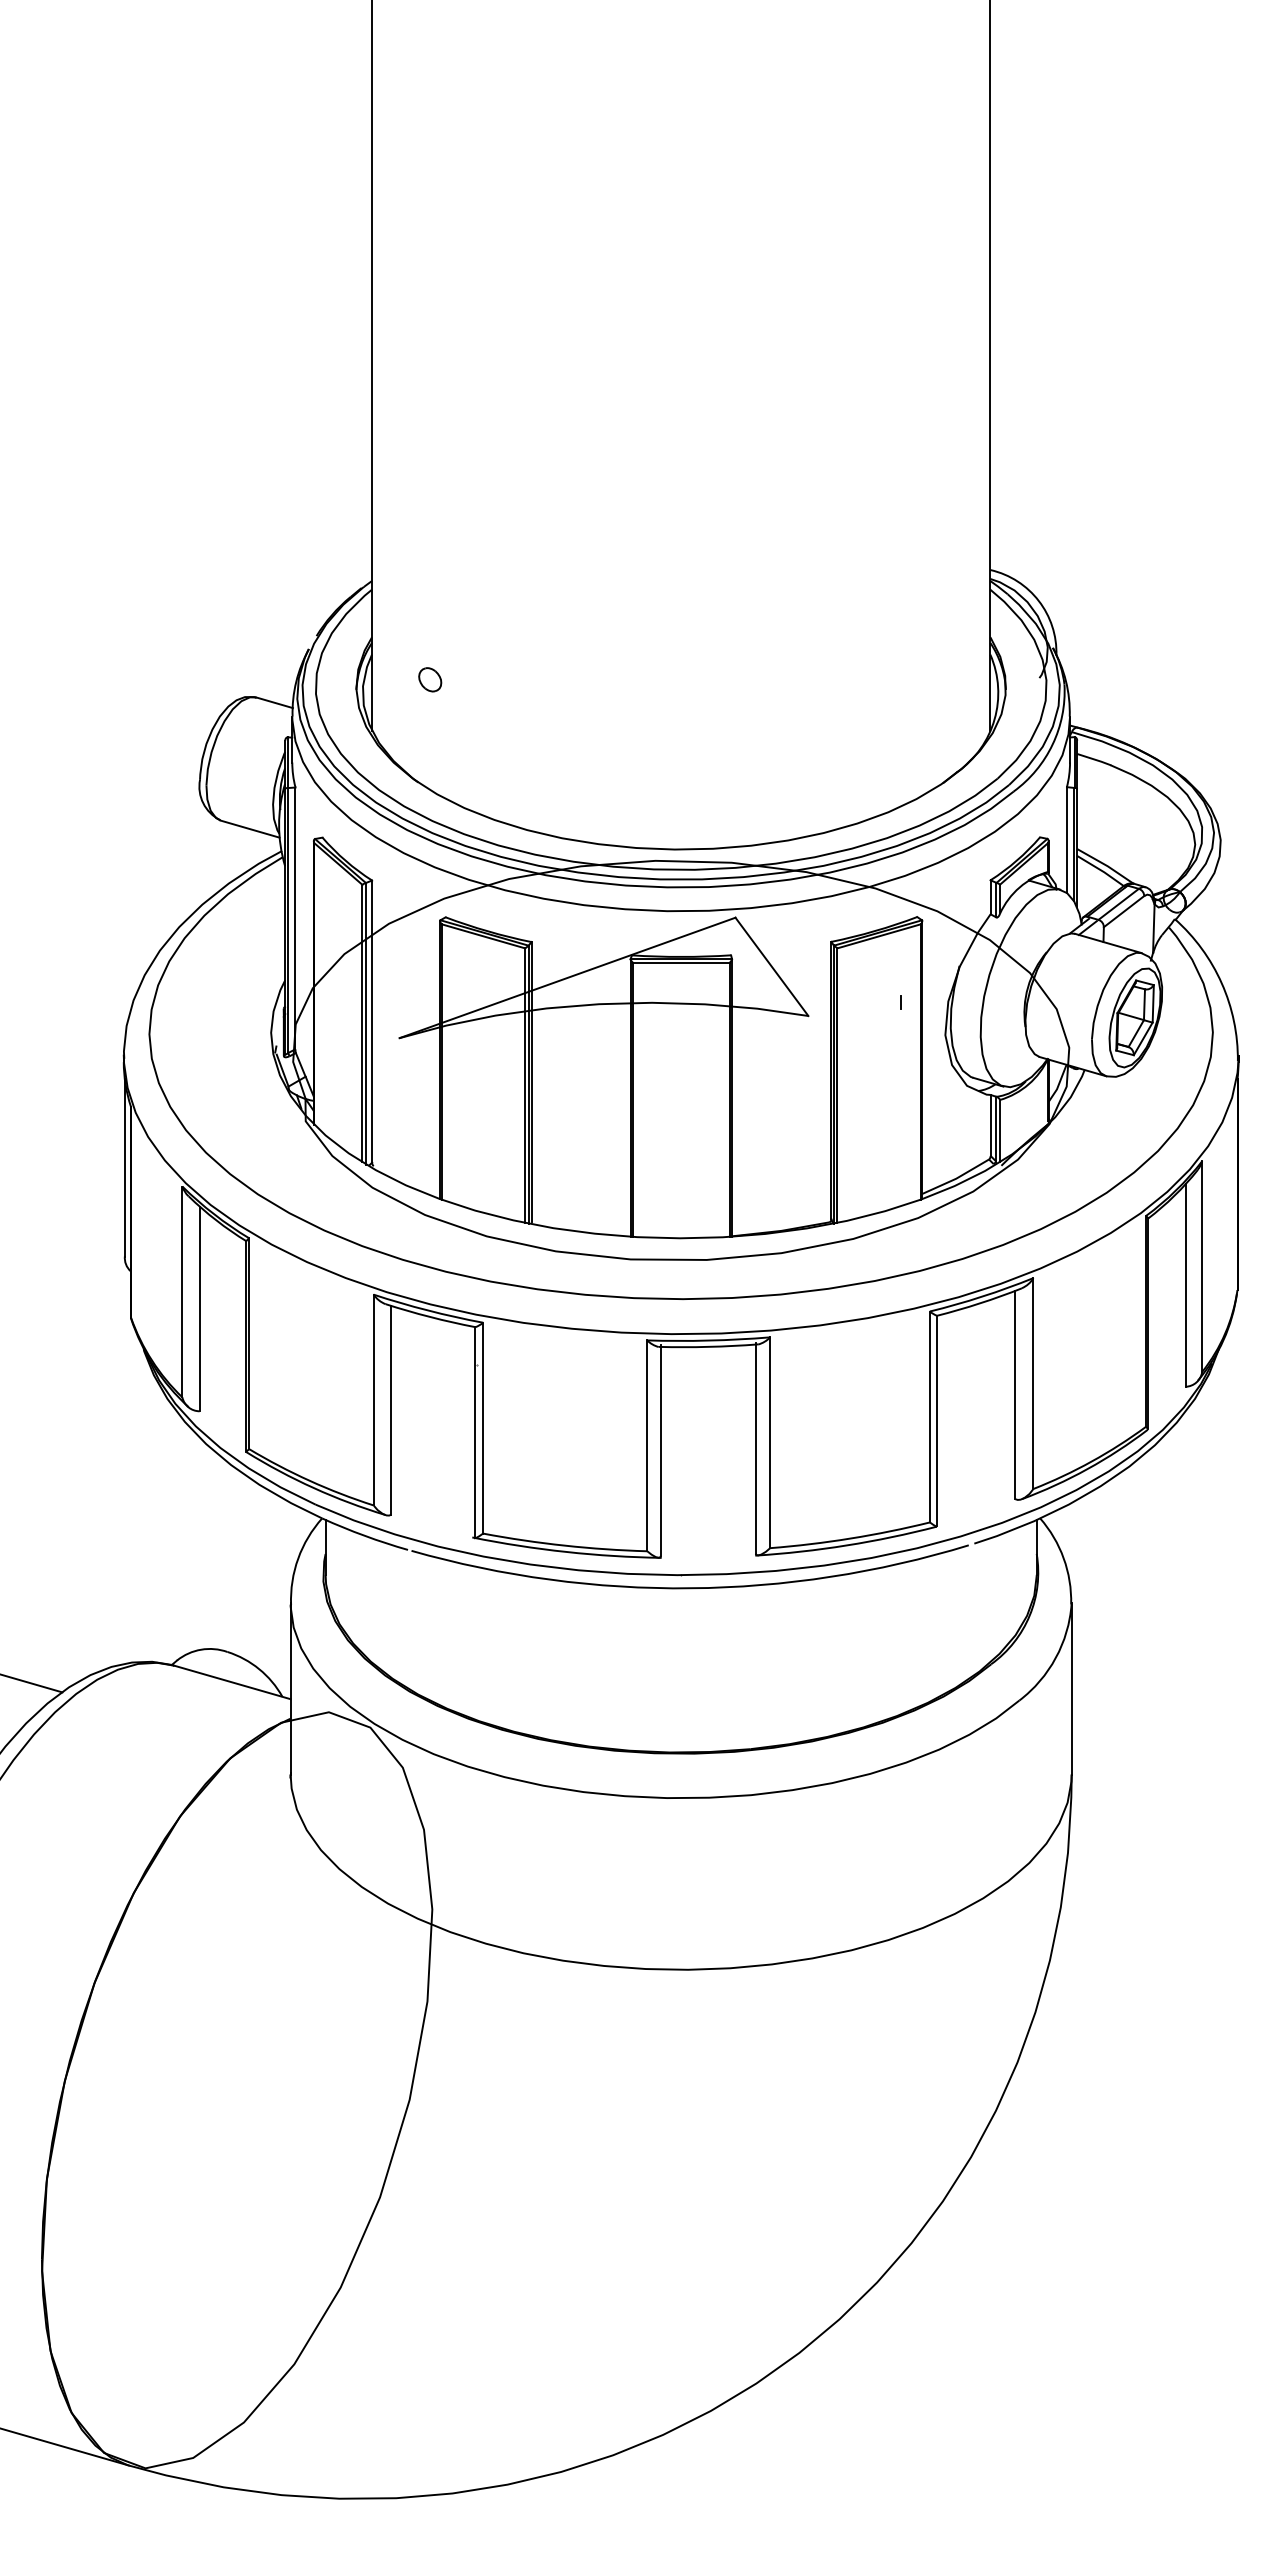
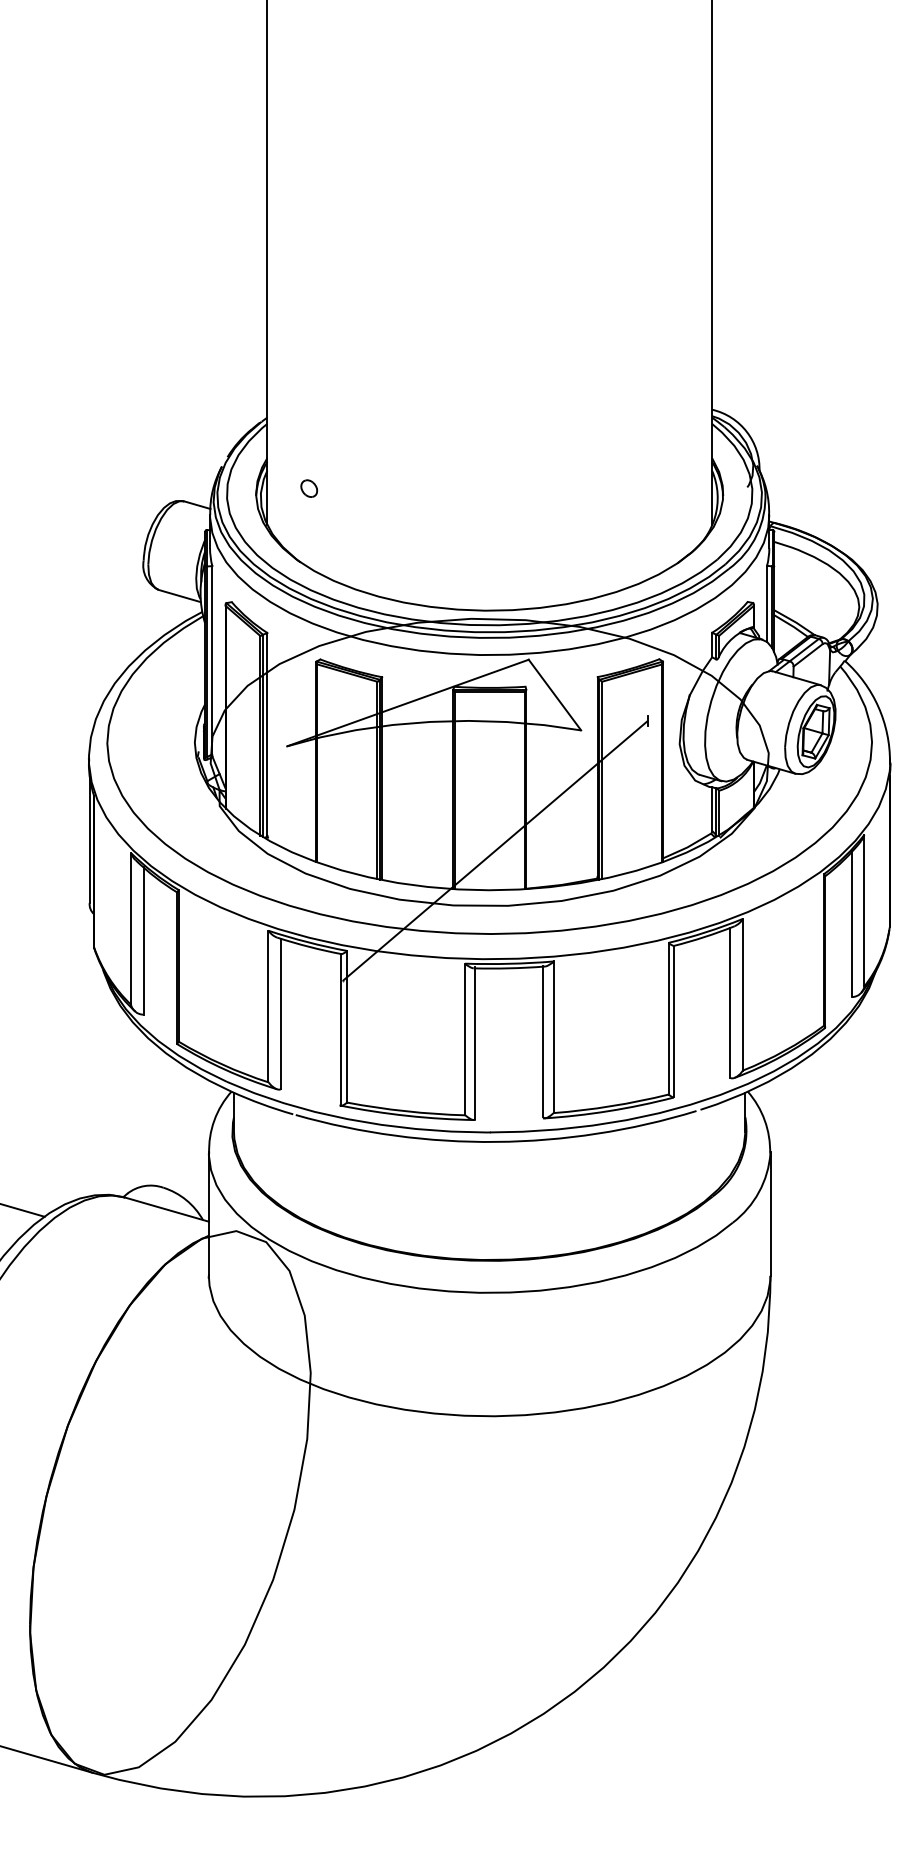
line: (688, 1183) -> (494, 850), added

